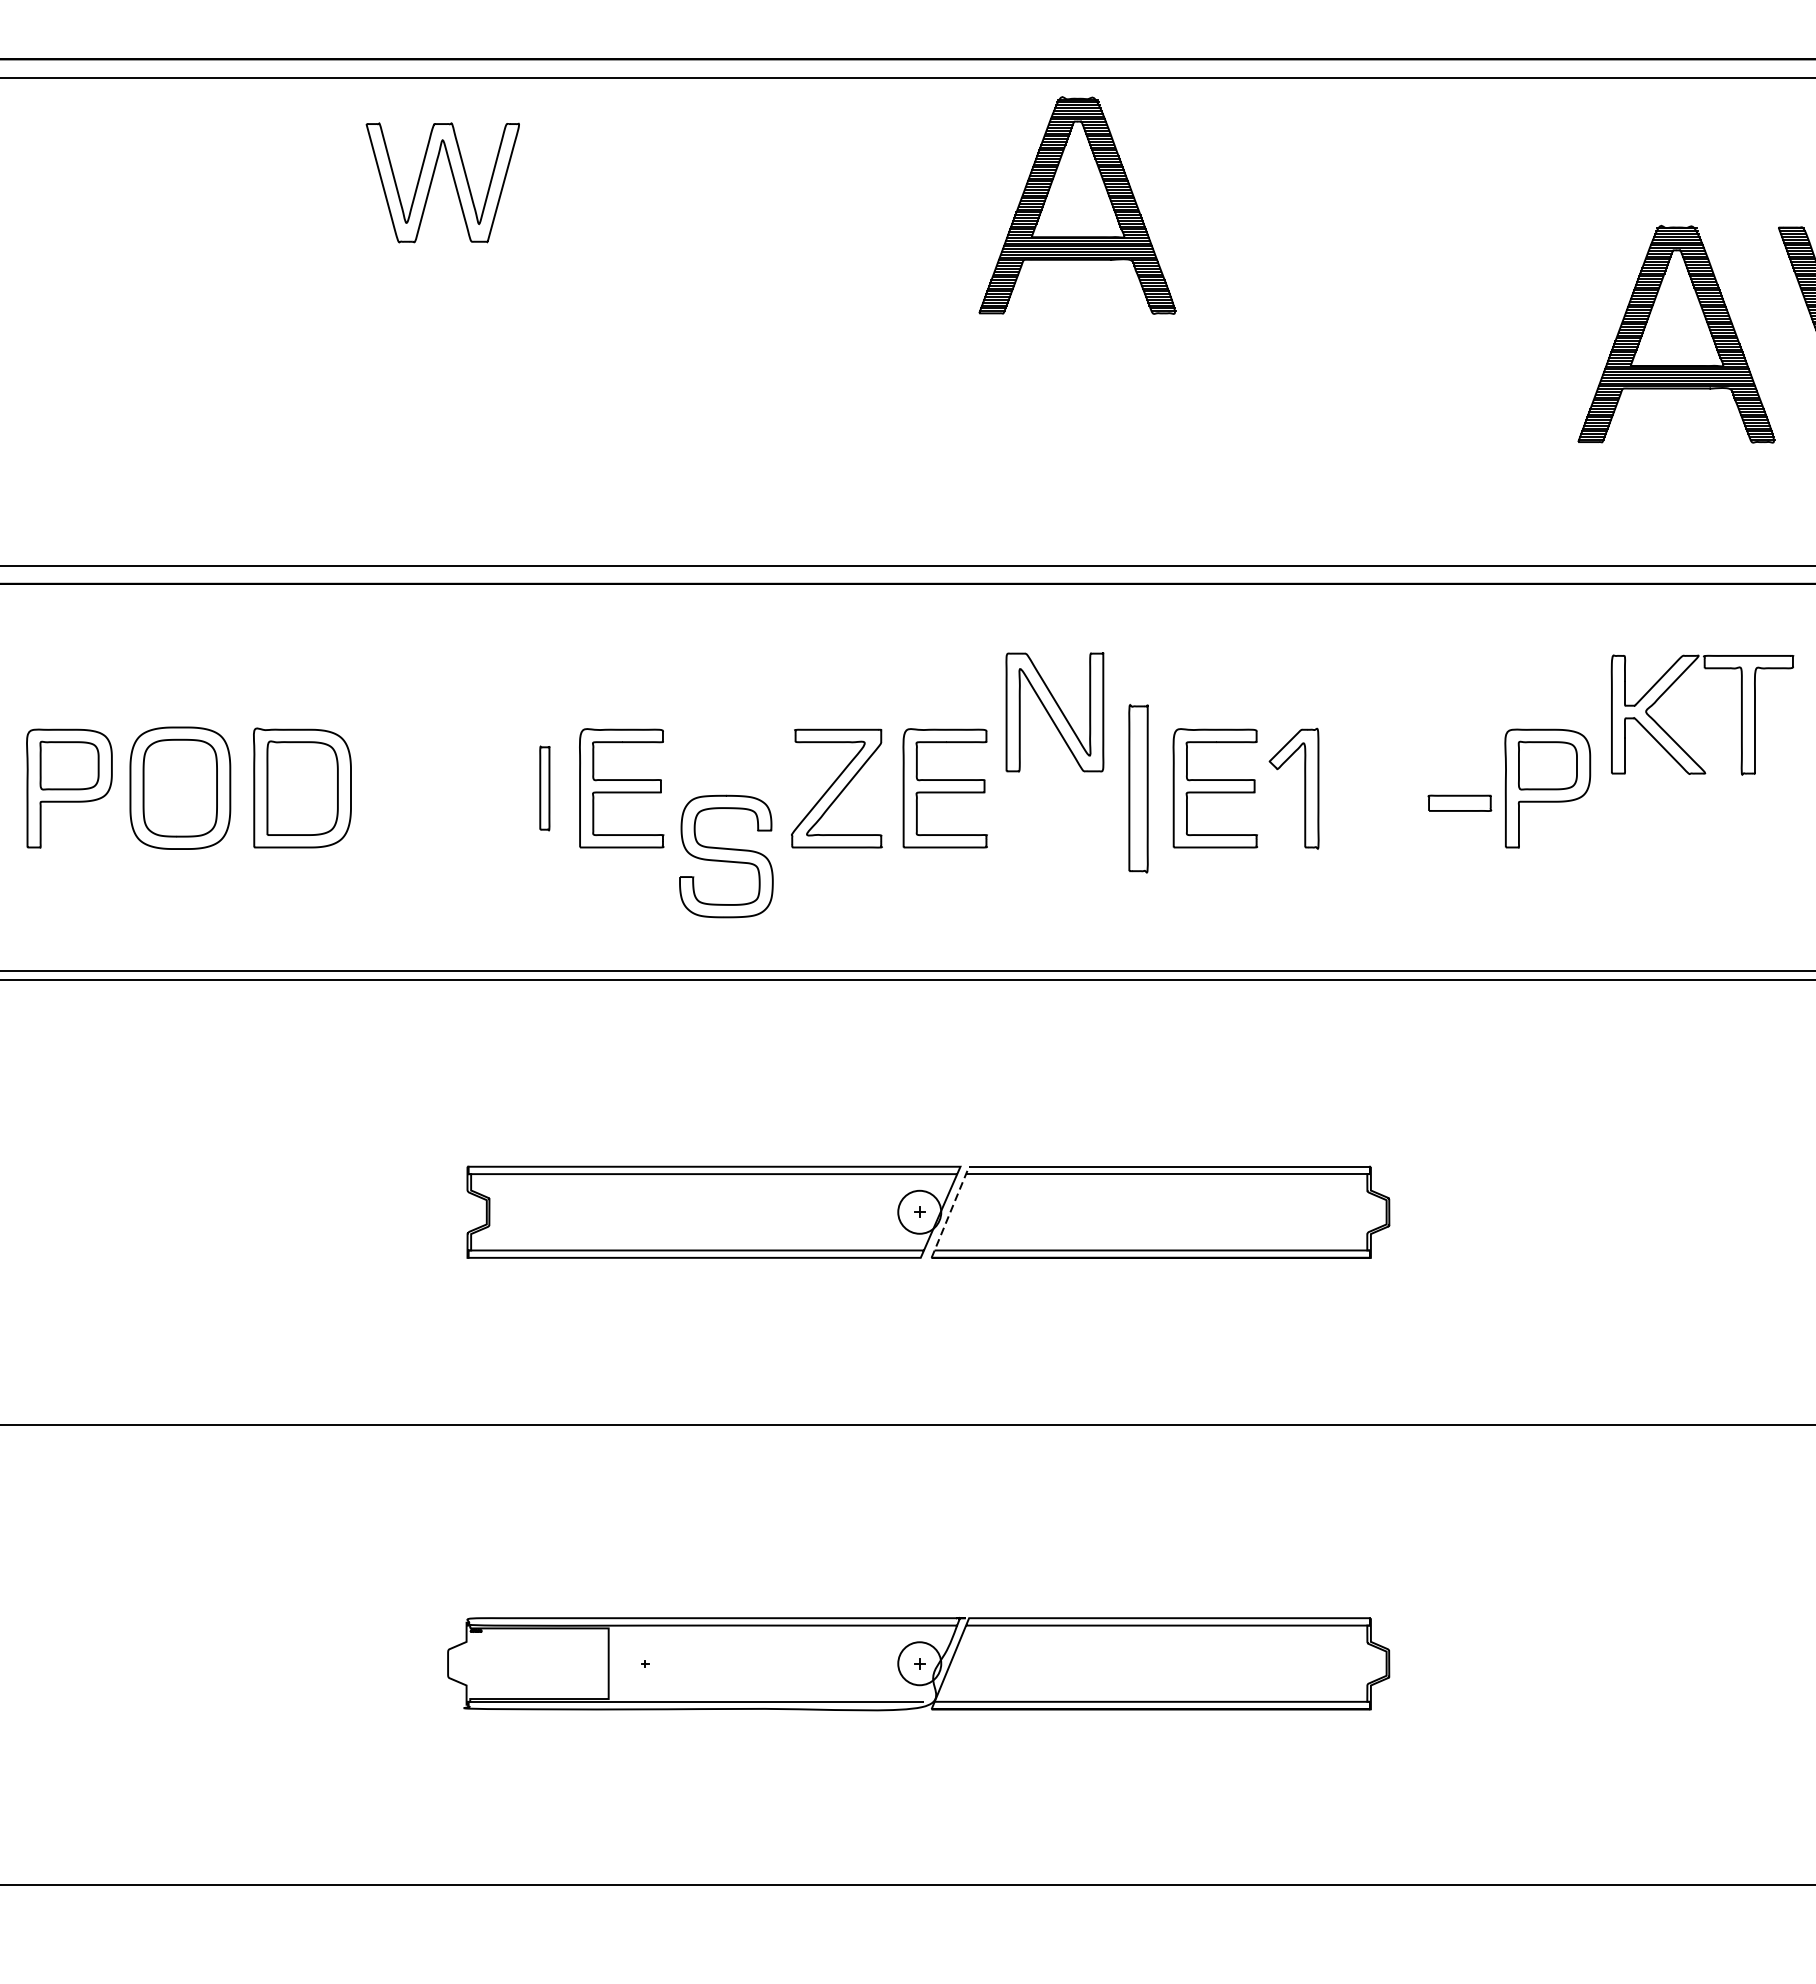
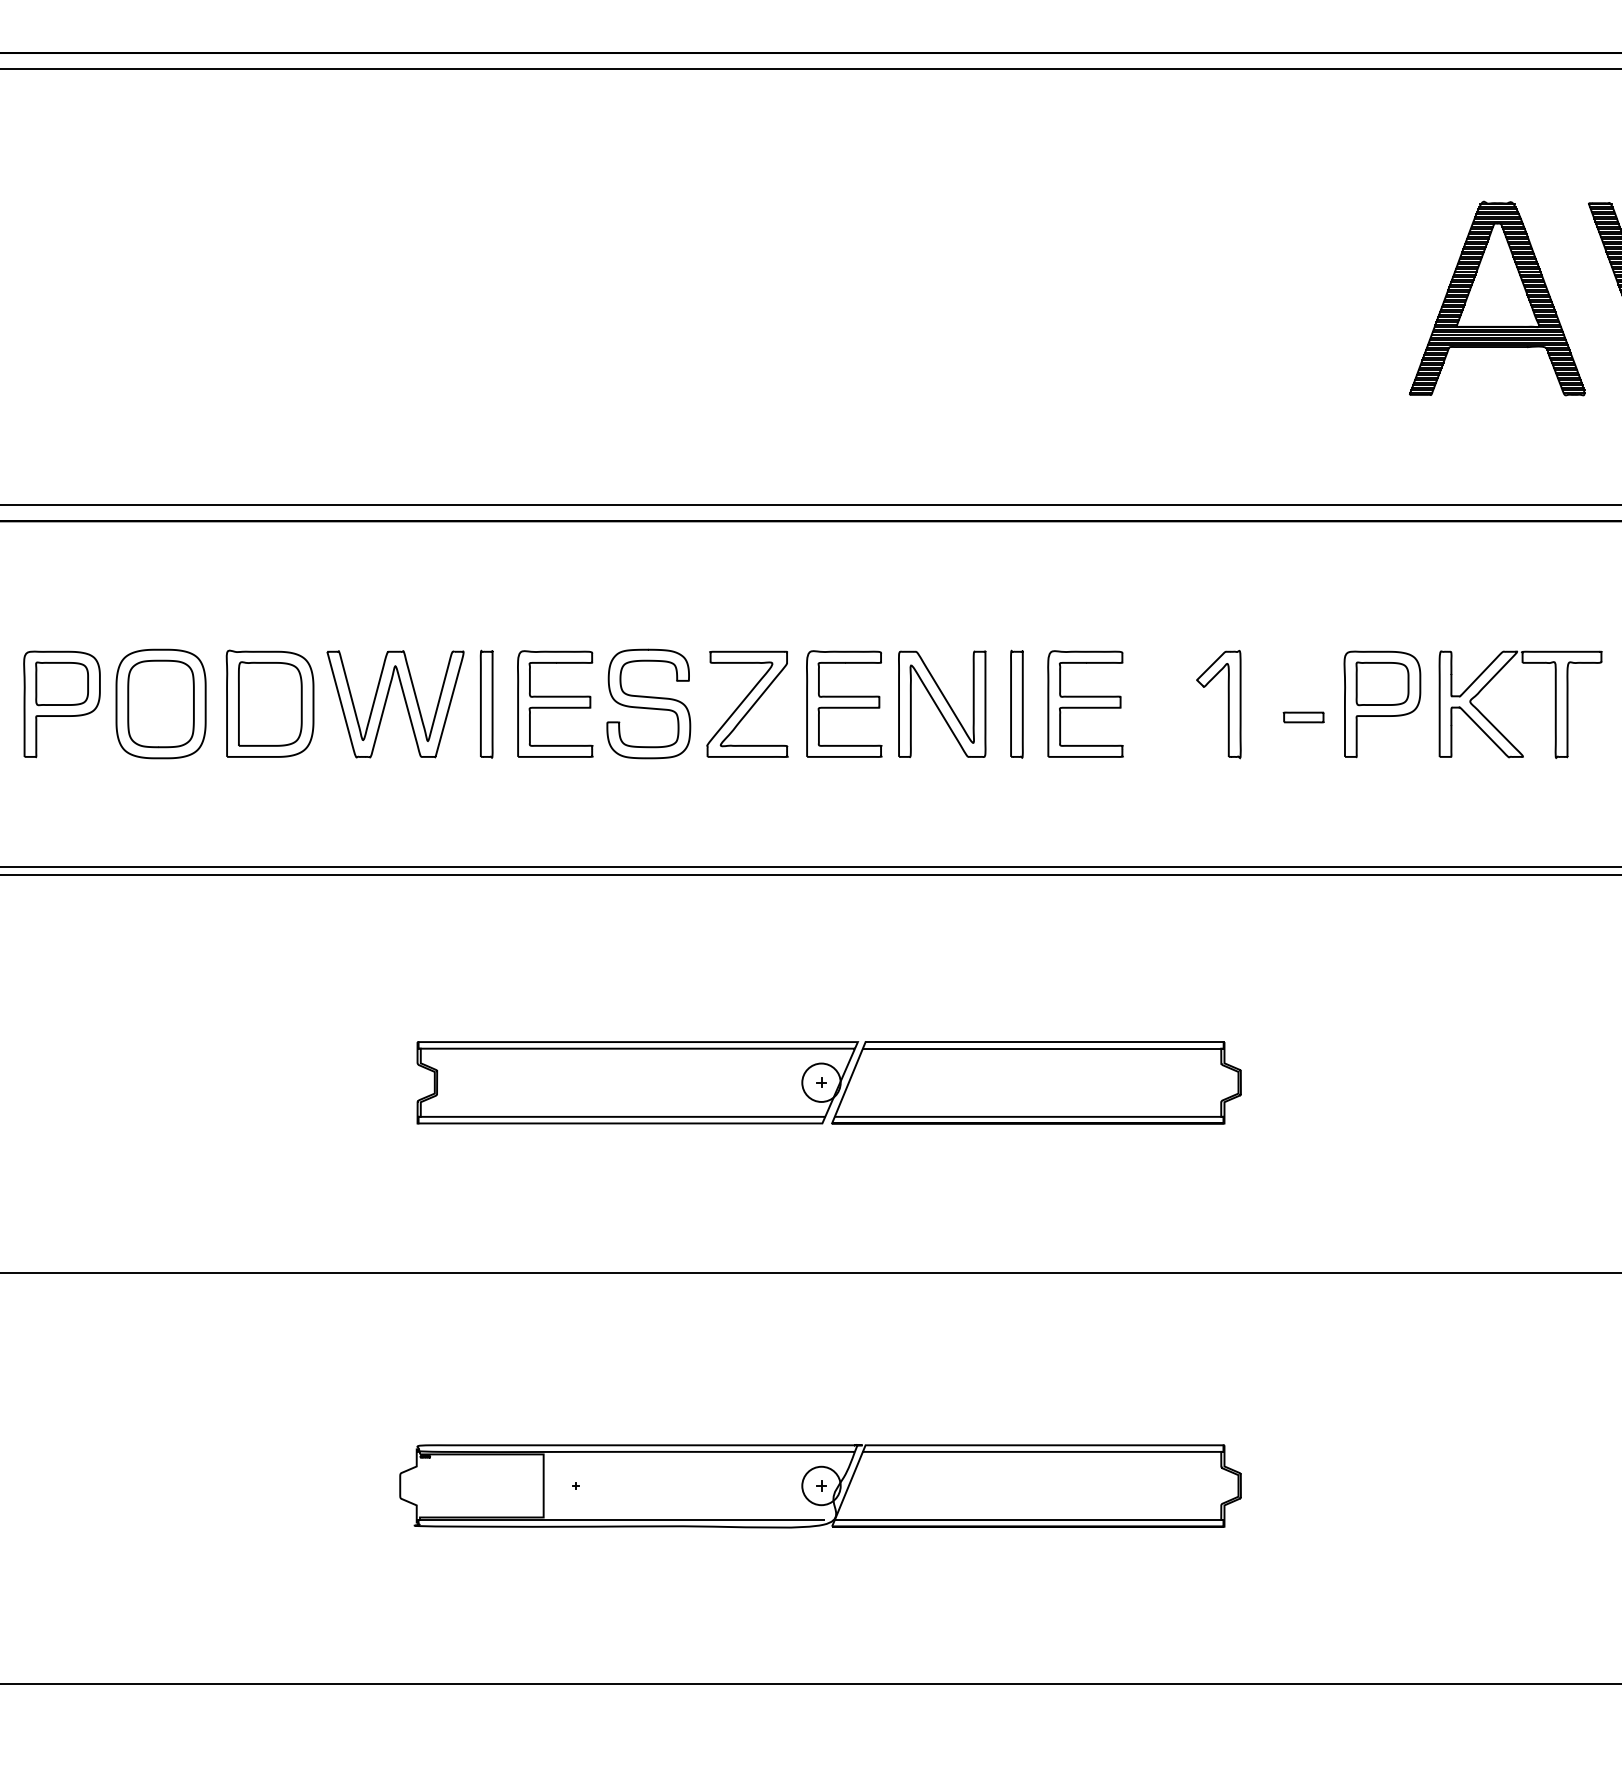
part: (432, 181) -> (386, 703), moved
part: (1077, 205) -> (962, 183), removed
part: (1055, 711) -> (942, 703), moved
part: (1675, 740) -> (1496, 727), moved
part: (544, 787) -> (486, 703), size x1.43
part: (1138, 787) -> (1016, 703), size x0.71
part: (1303, 788) -> (1227, 704), moved
part: (1459, 803) -> (1303, 717), size x0.71
part: (726, 855) -> (648, 703), moved
line: (949, 1212) -> (848, 1082), dashed -> solid

